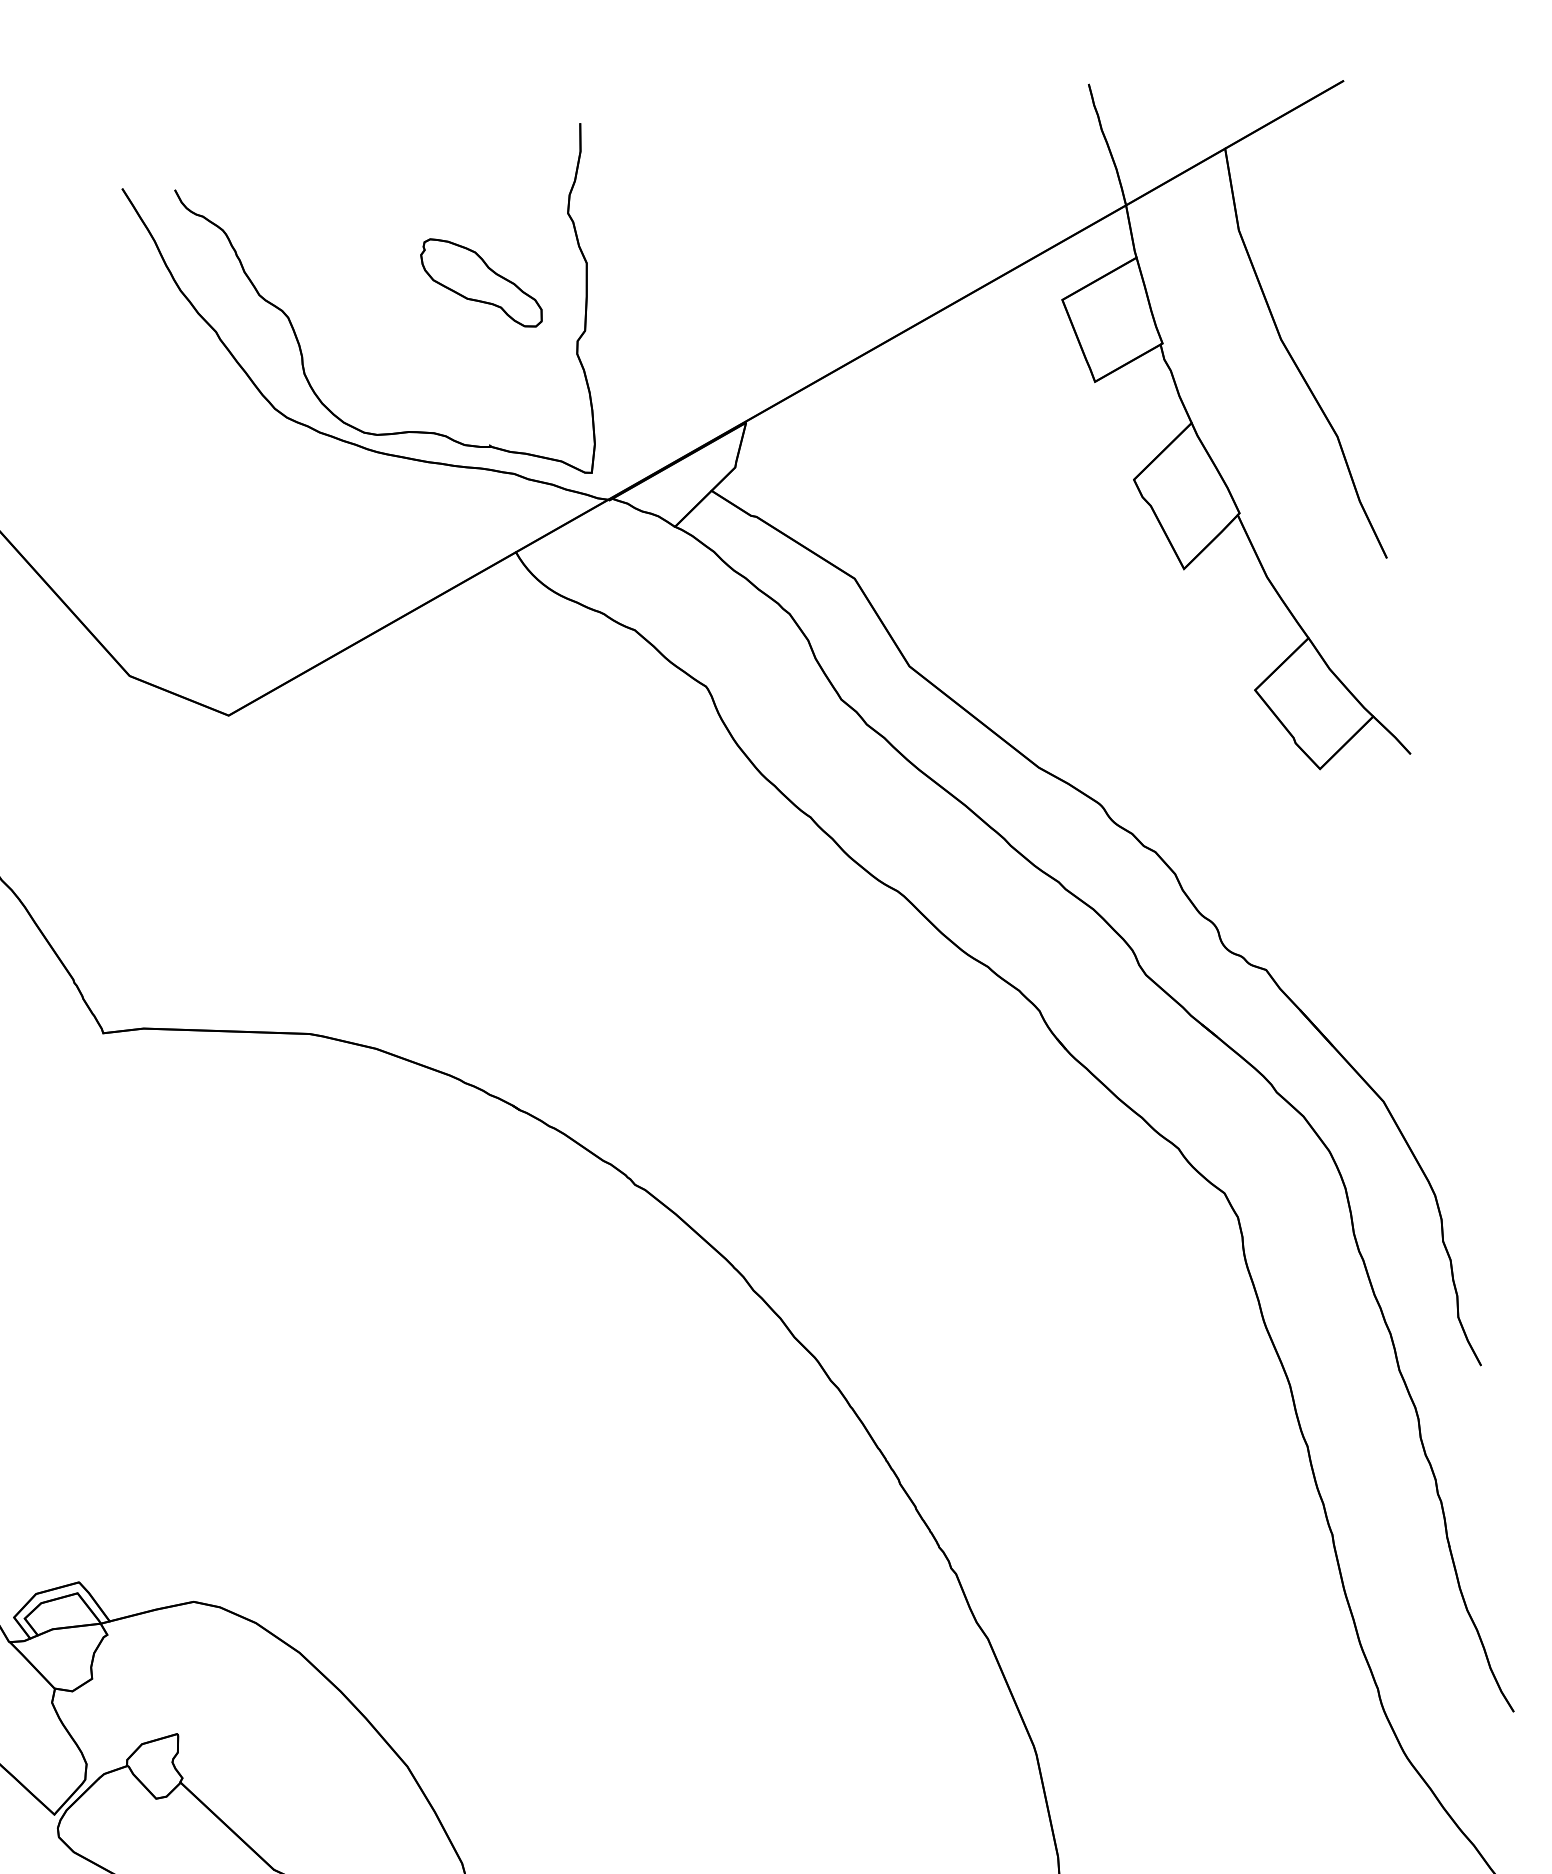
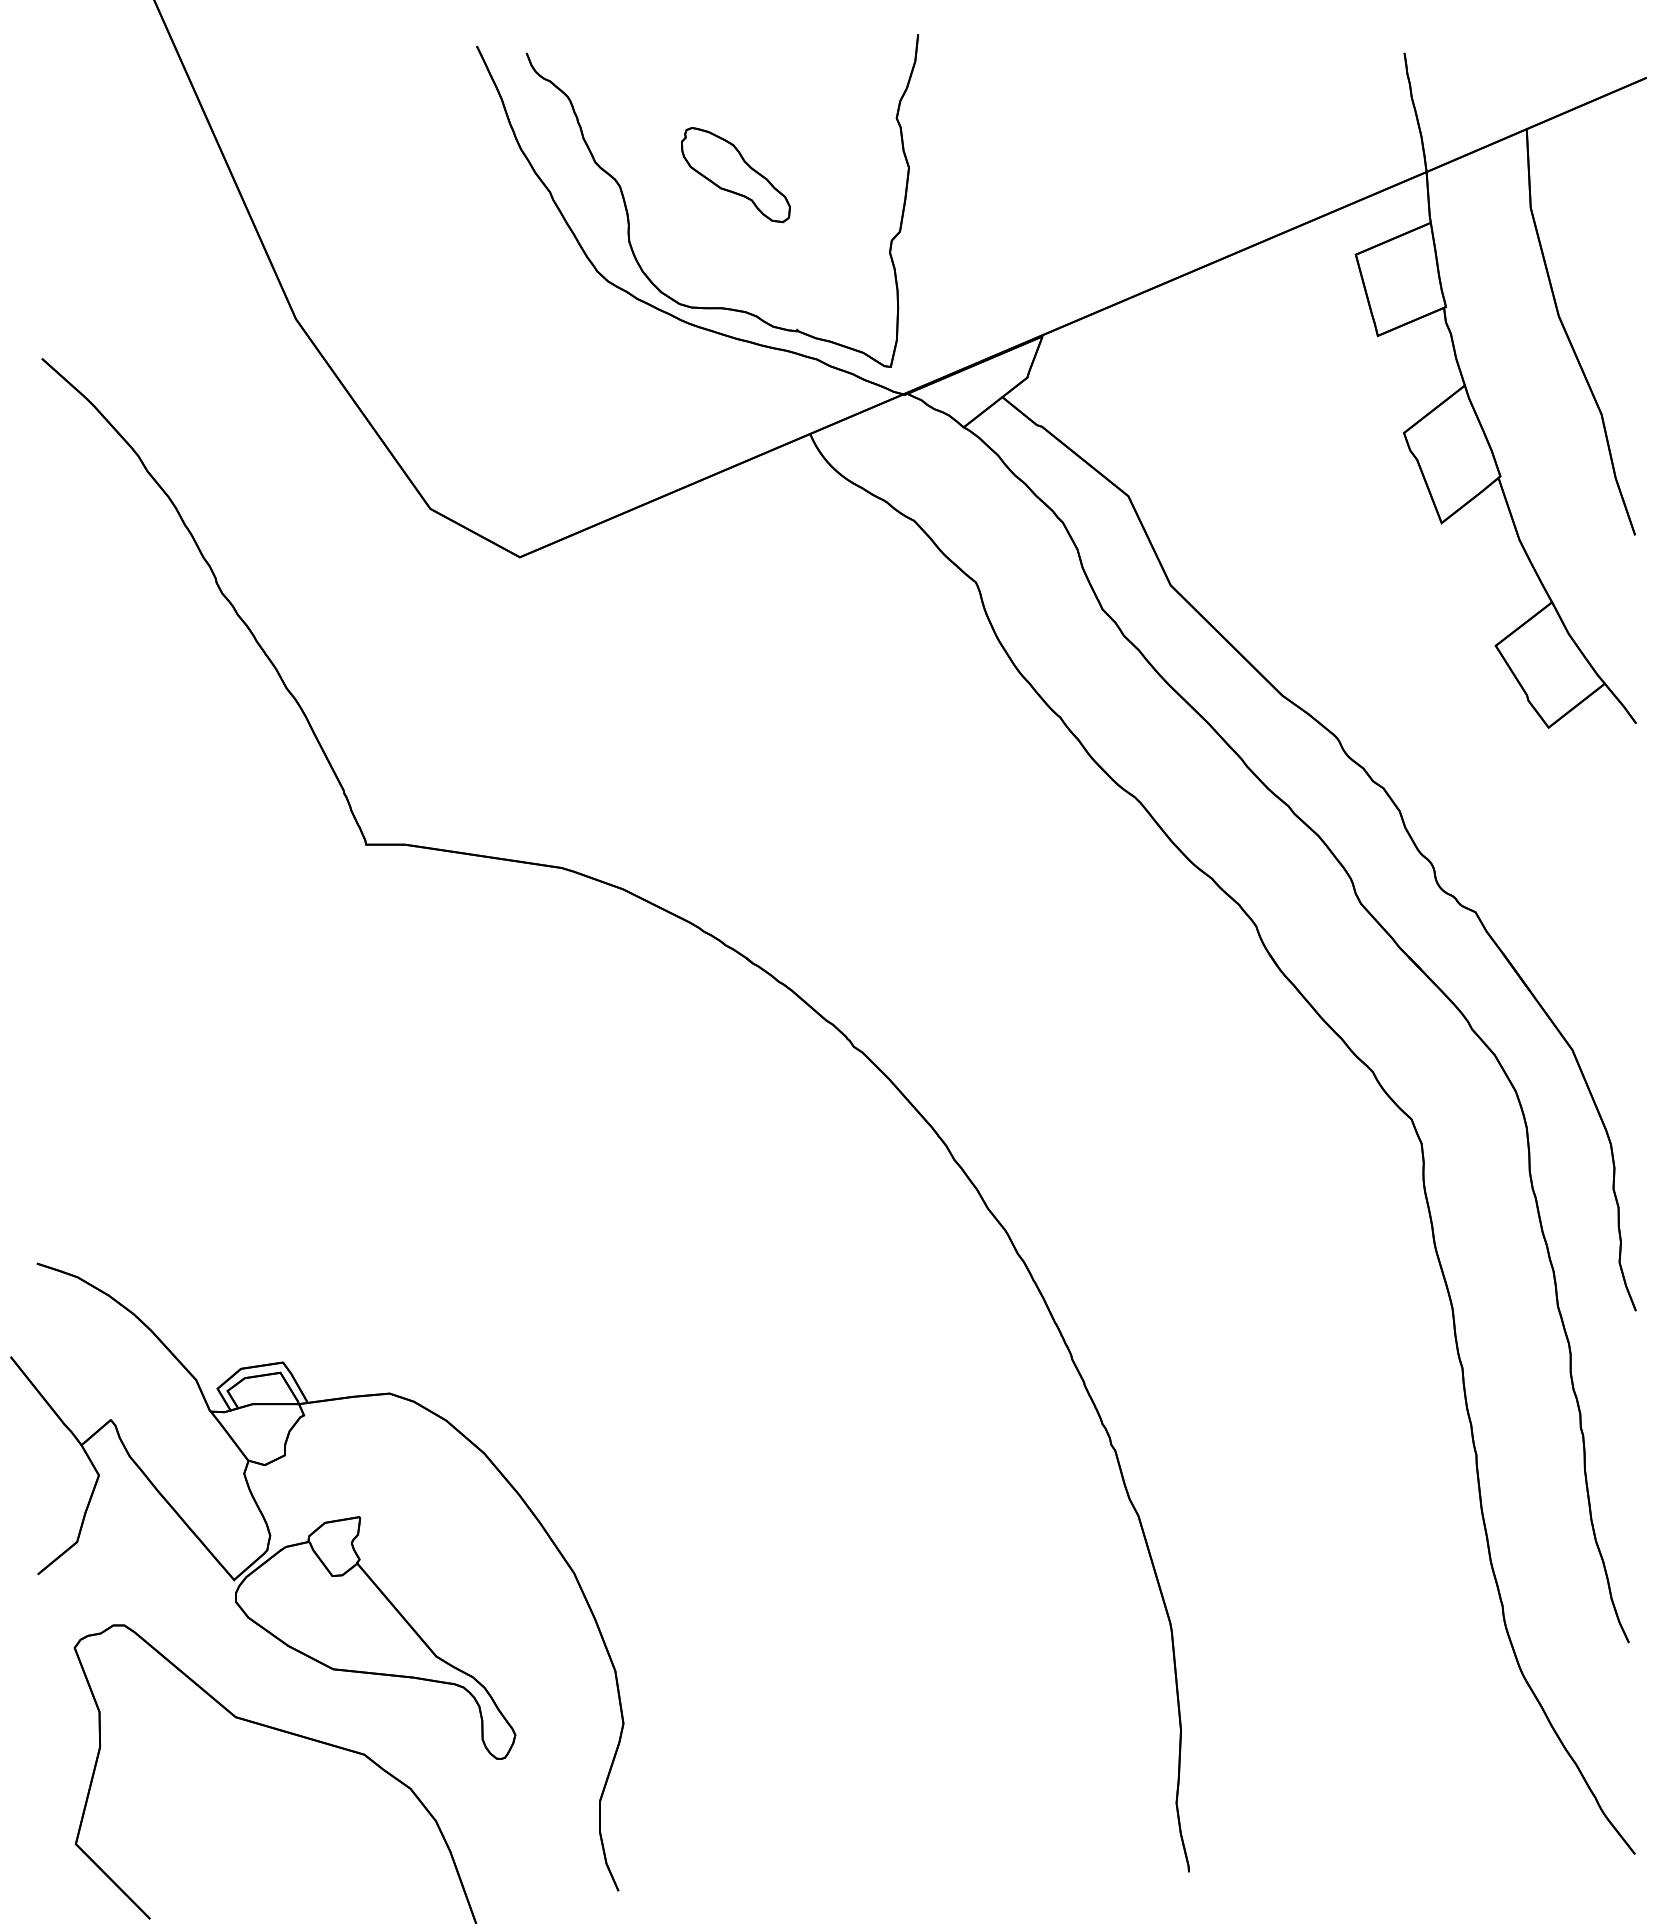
part: (480, 283) -> (735, 175), moved

